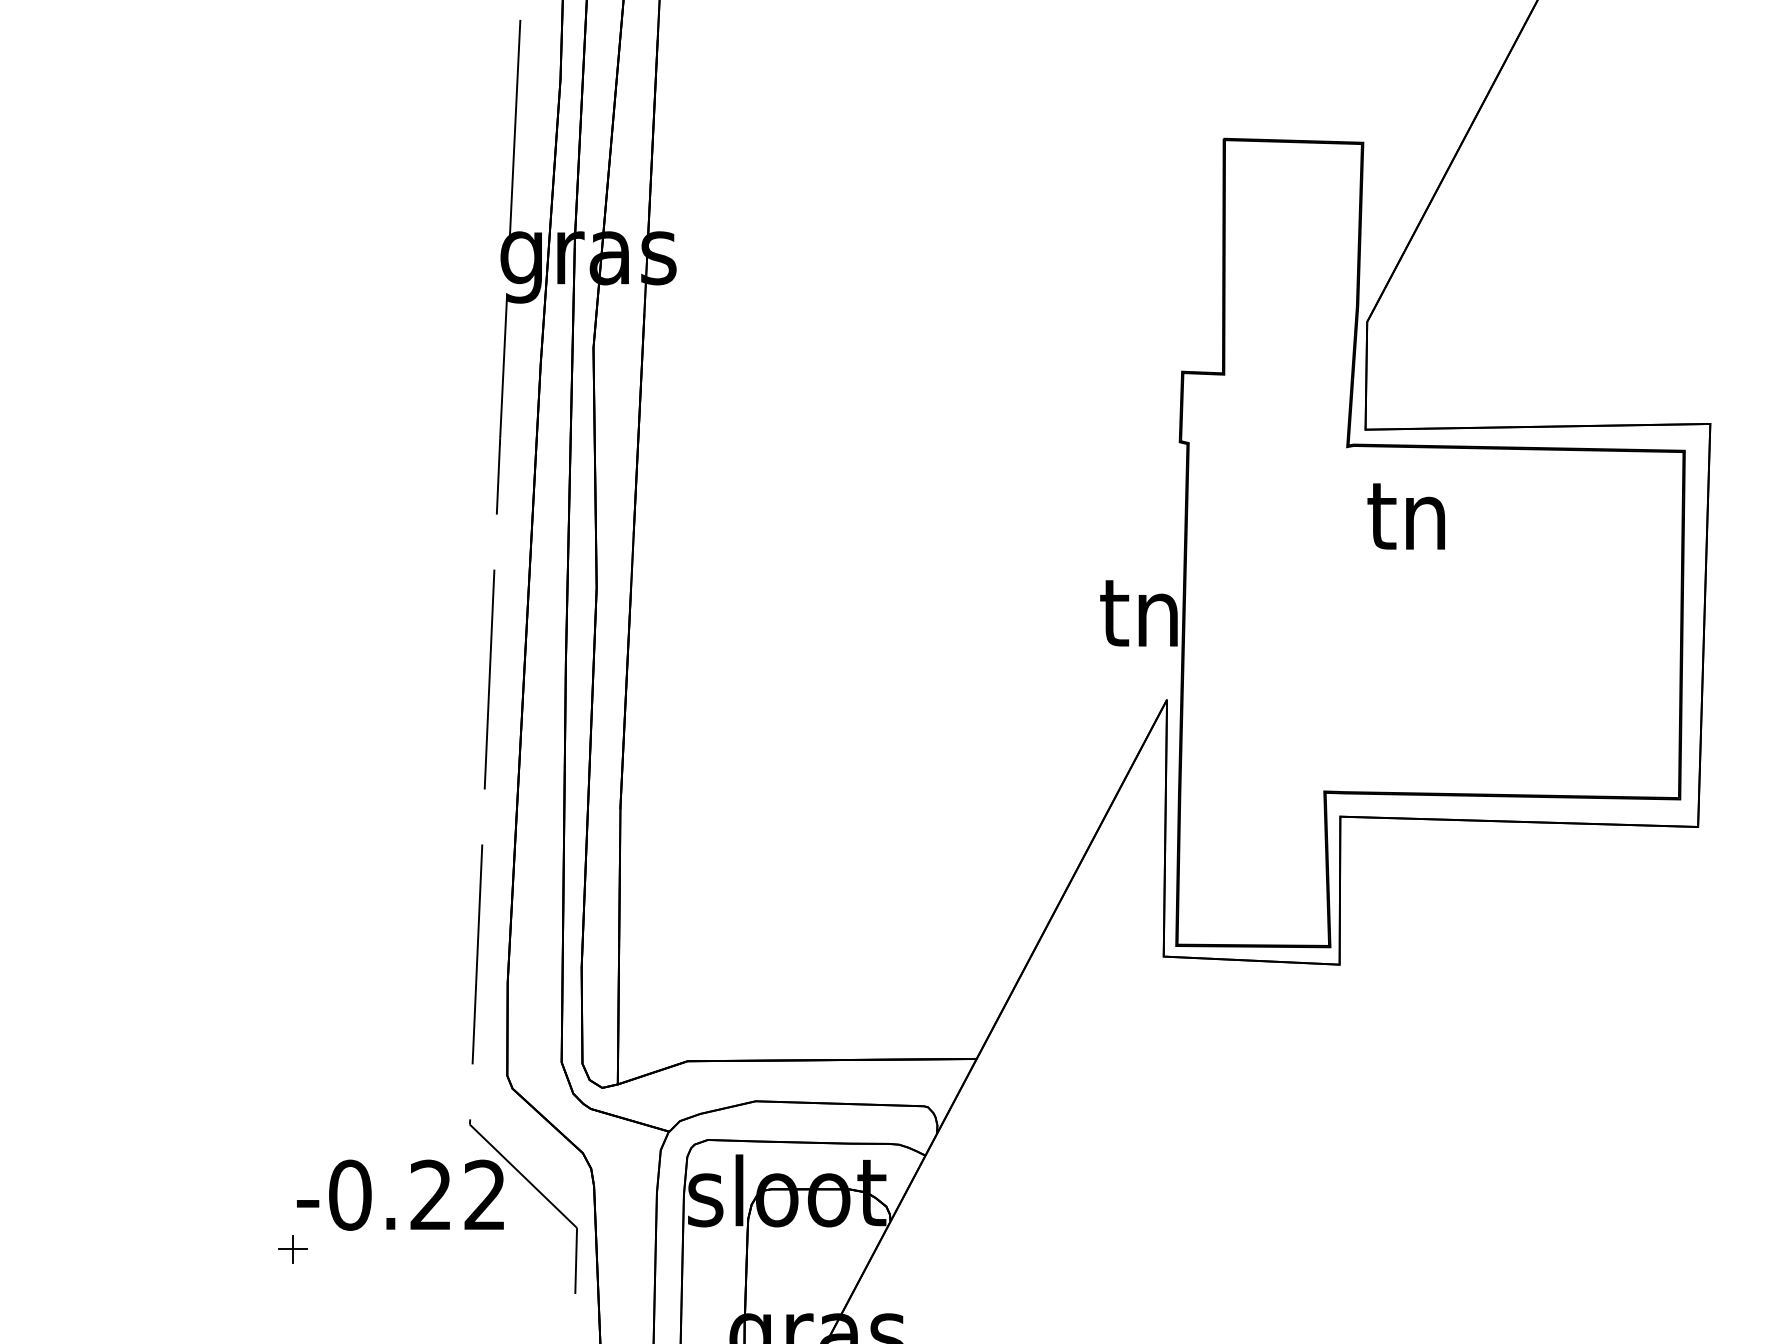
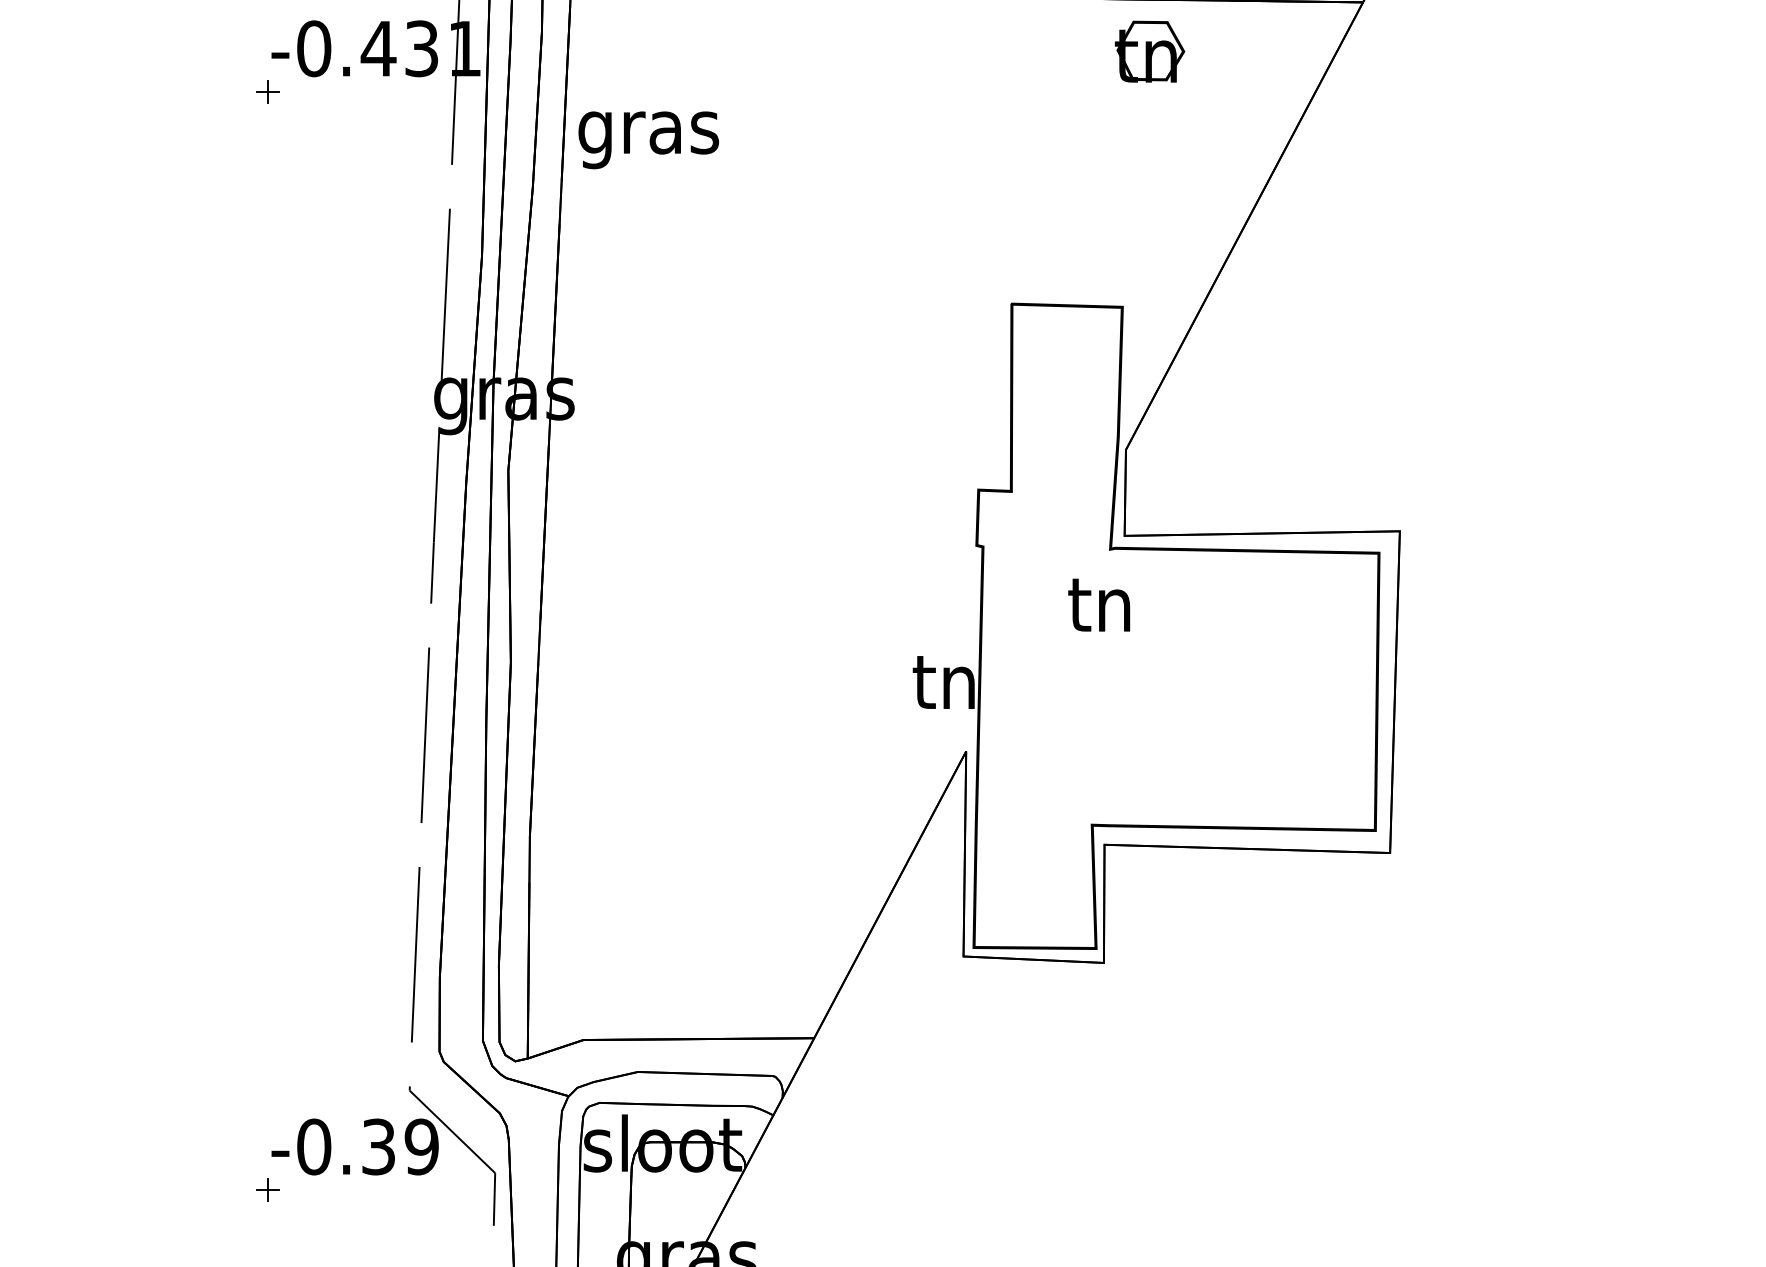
text: (1406, 515) -> (1099, 604), moved
text: (458, 1194) -> (400, 1146), -0.22 -> -0.39

